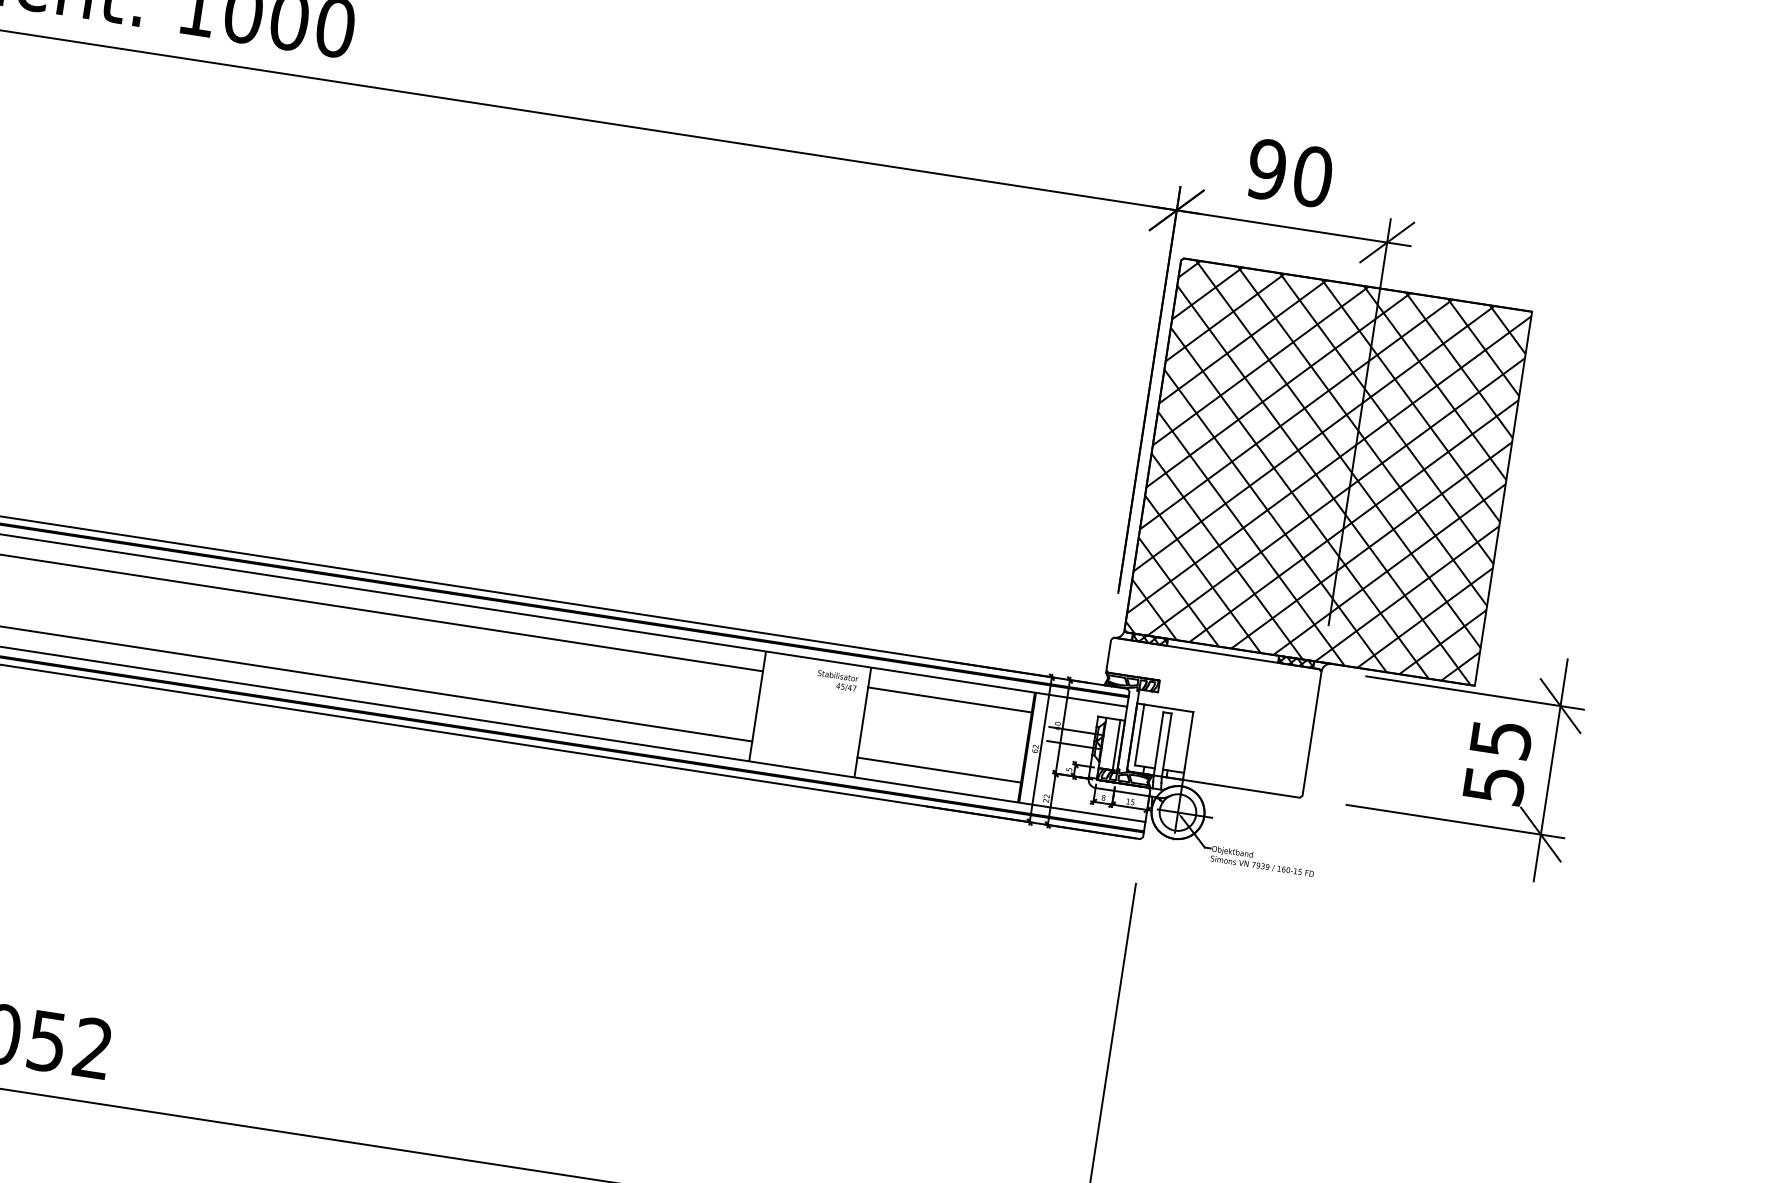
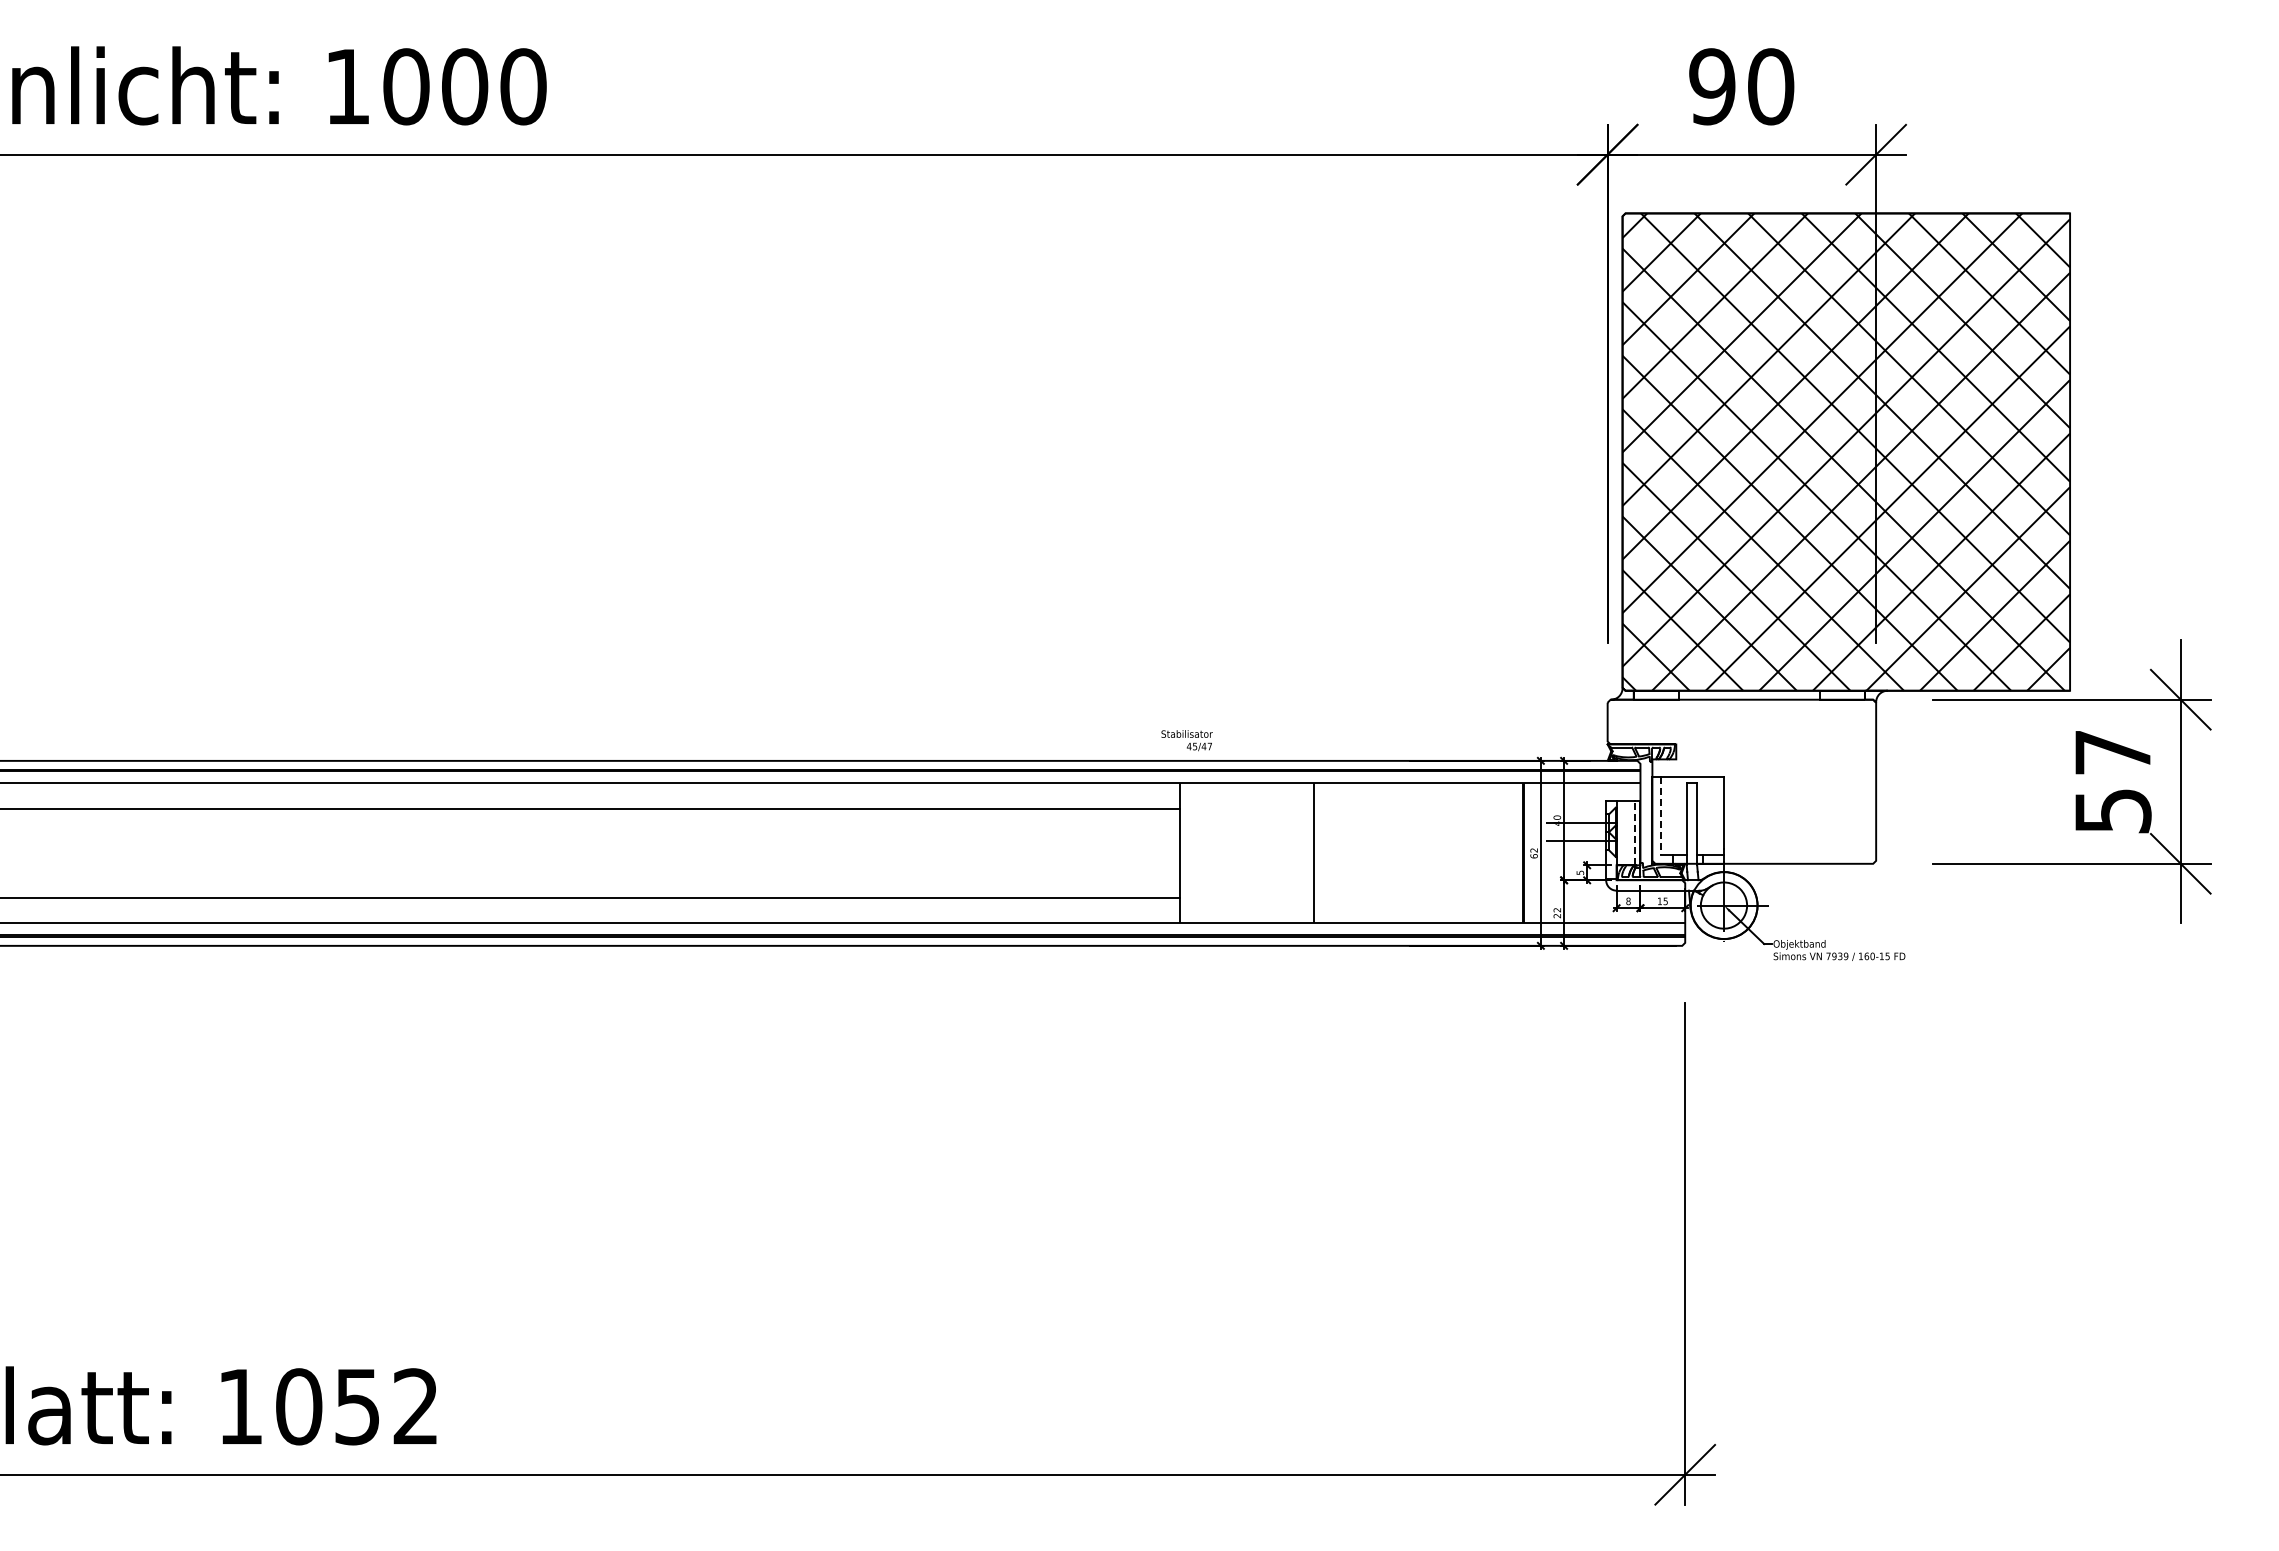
hatch: (1149, 639) -> (1655, 694), removed
hatch: (1296, 661) -> (1842, 694), removed
text: (836, 680) -> (1186, 740), moved
line: (949, 699) -> (1417, 808), removed
line: (1139, 735) -> (1661, 816), solid -> dashed
text: (1501, 739) -> (2113, 752), 55 -> 57
line: (1116, 744) -> (1634, 832), solid -> dashed
line: (938, 770) -> (1417, 898), removed

